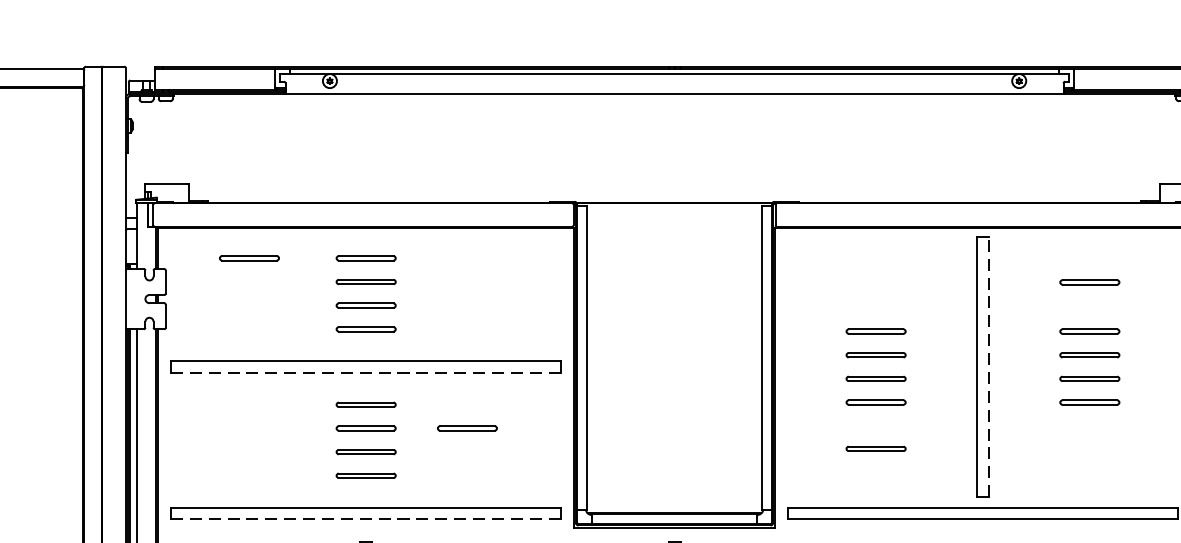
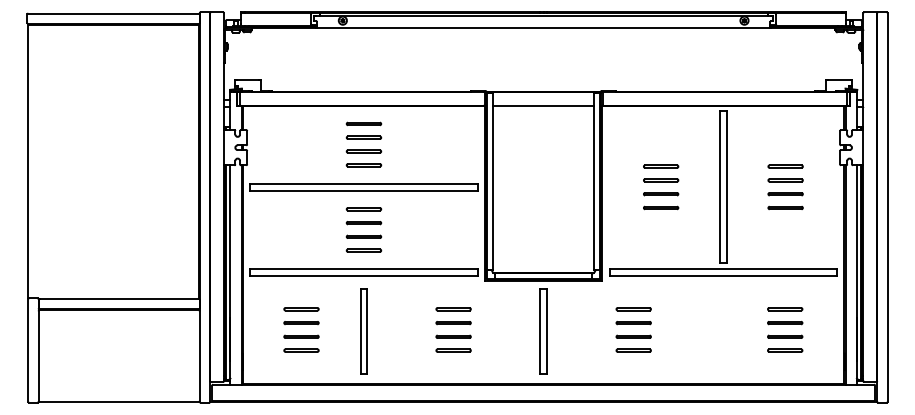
line: (674, 226) -> (543, 105), added
part: (248, 257) -> (295, 123), removed
line: (1089, 281) -> (785, 137), removed
line: (988, 367) -> (726, 187), dashed -> solid
line: (365, 372) -> (363, 190), dashed -> solid
line: (466, 429) -> (422, 223), removed
part: (876, 448) -> (661, 234), removed
line: (365, 520) -> (363, 276), dashed -> solid

